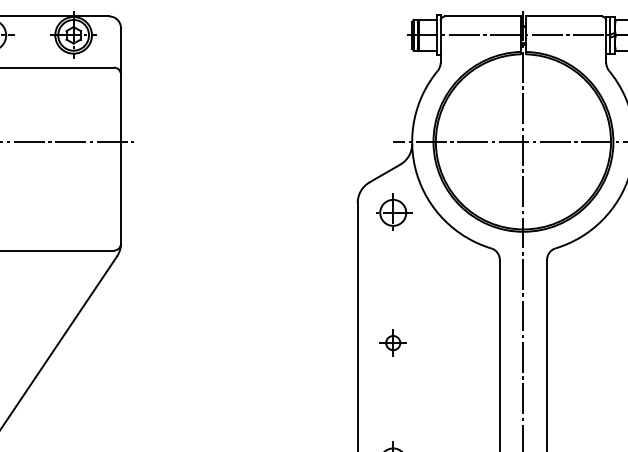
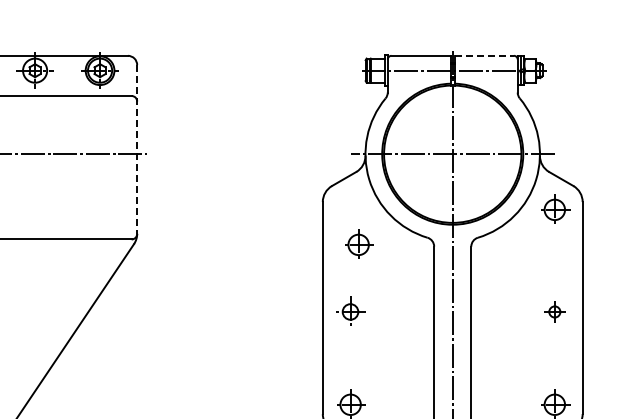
line: (563, 15) -> (484, 55), solid -> dashed
line: (121, 135) -> (137, 149), solid -> dashed
part: (394, 211) -> (359, 243), moved
part: (393, 342) -> (350, 311), size x1.4

